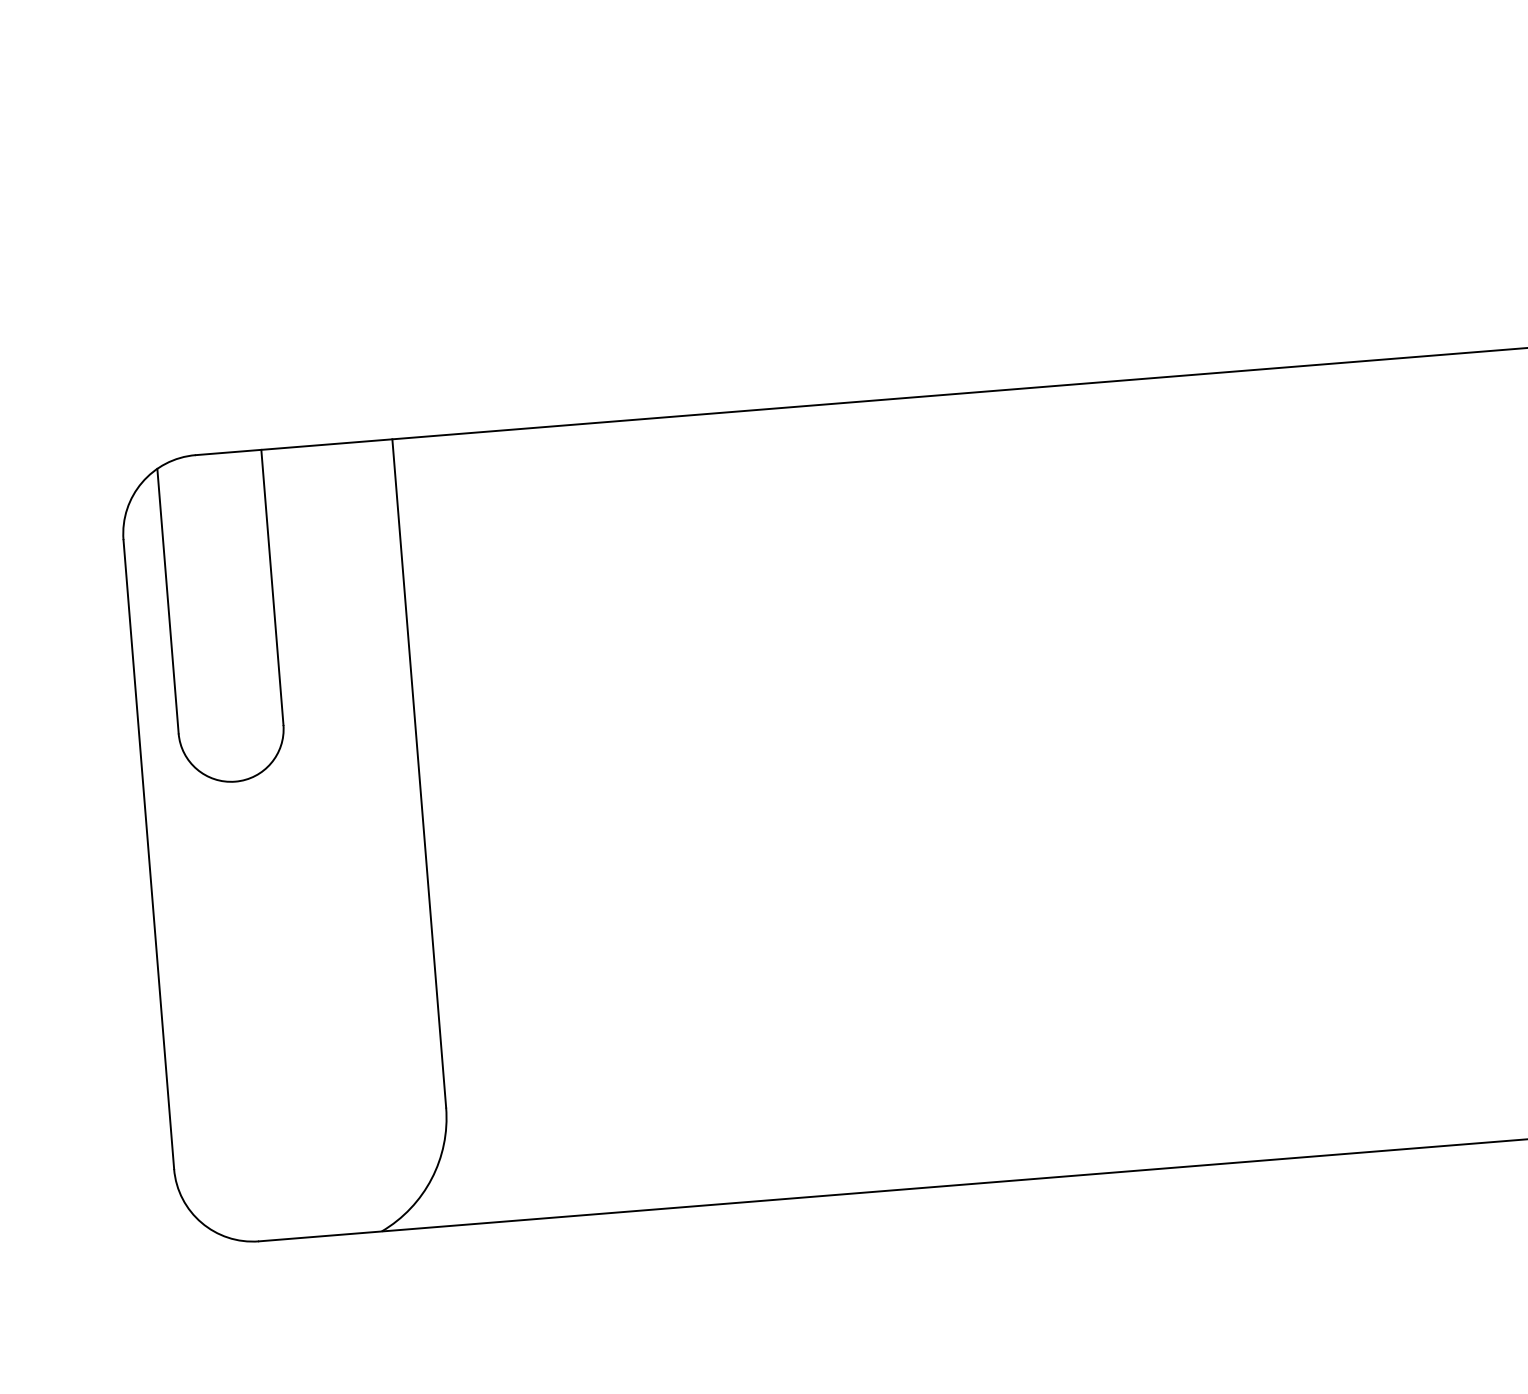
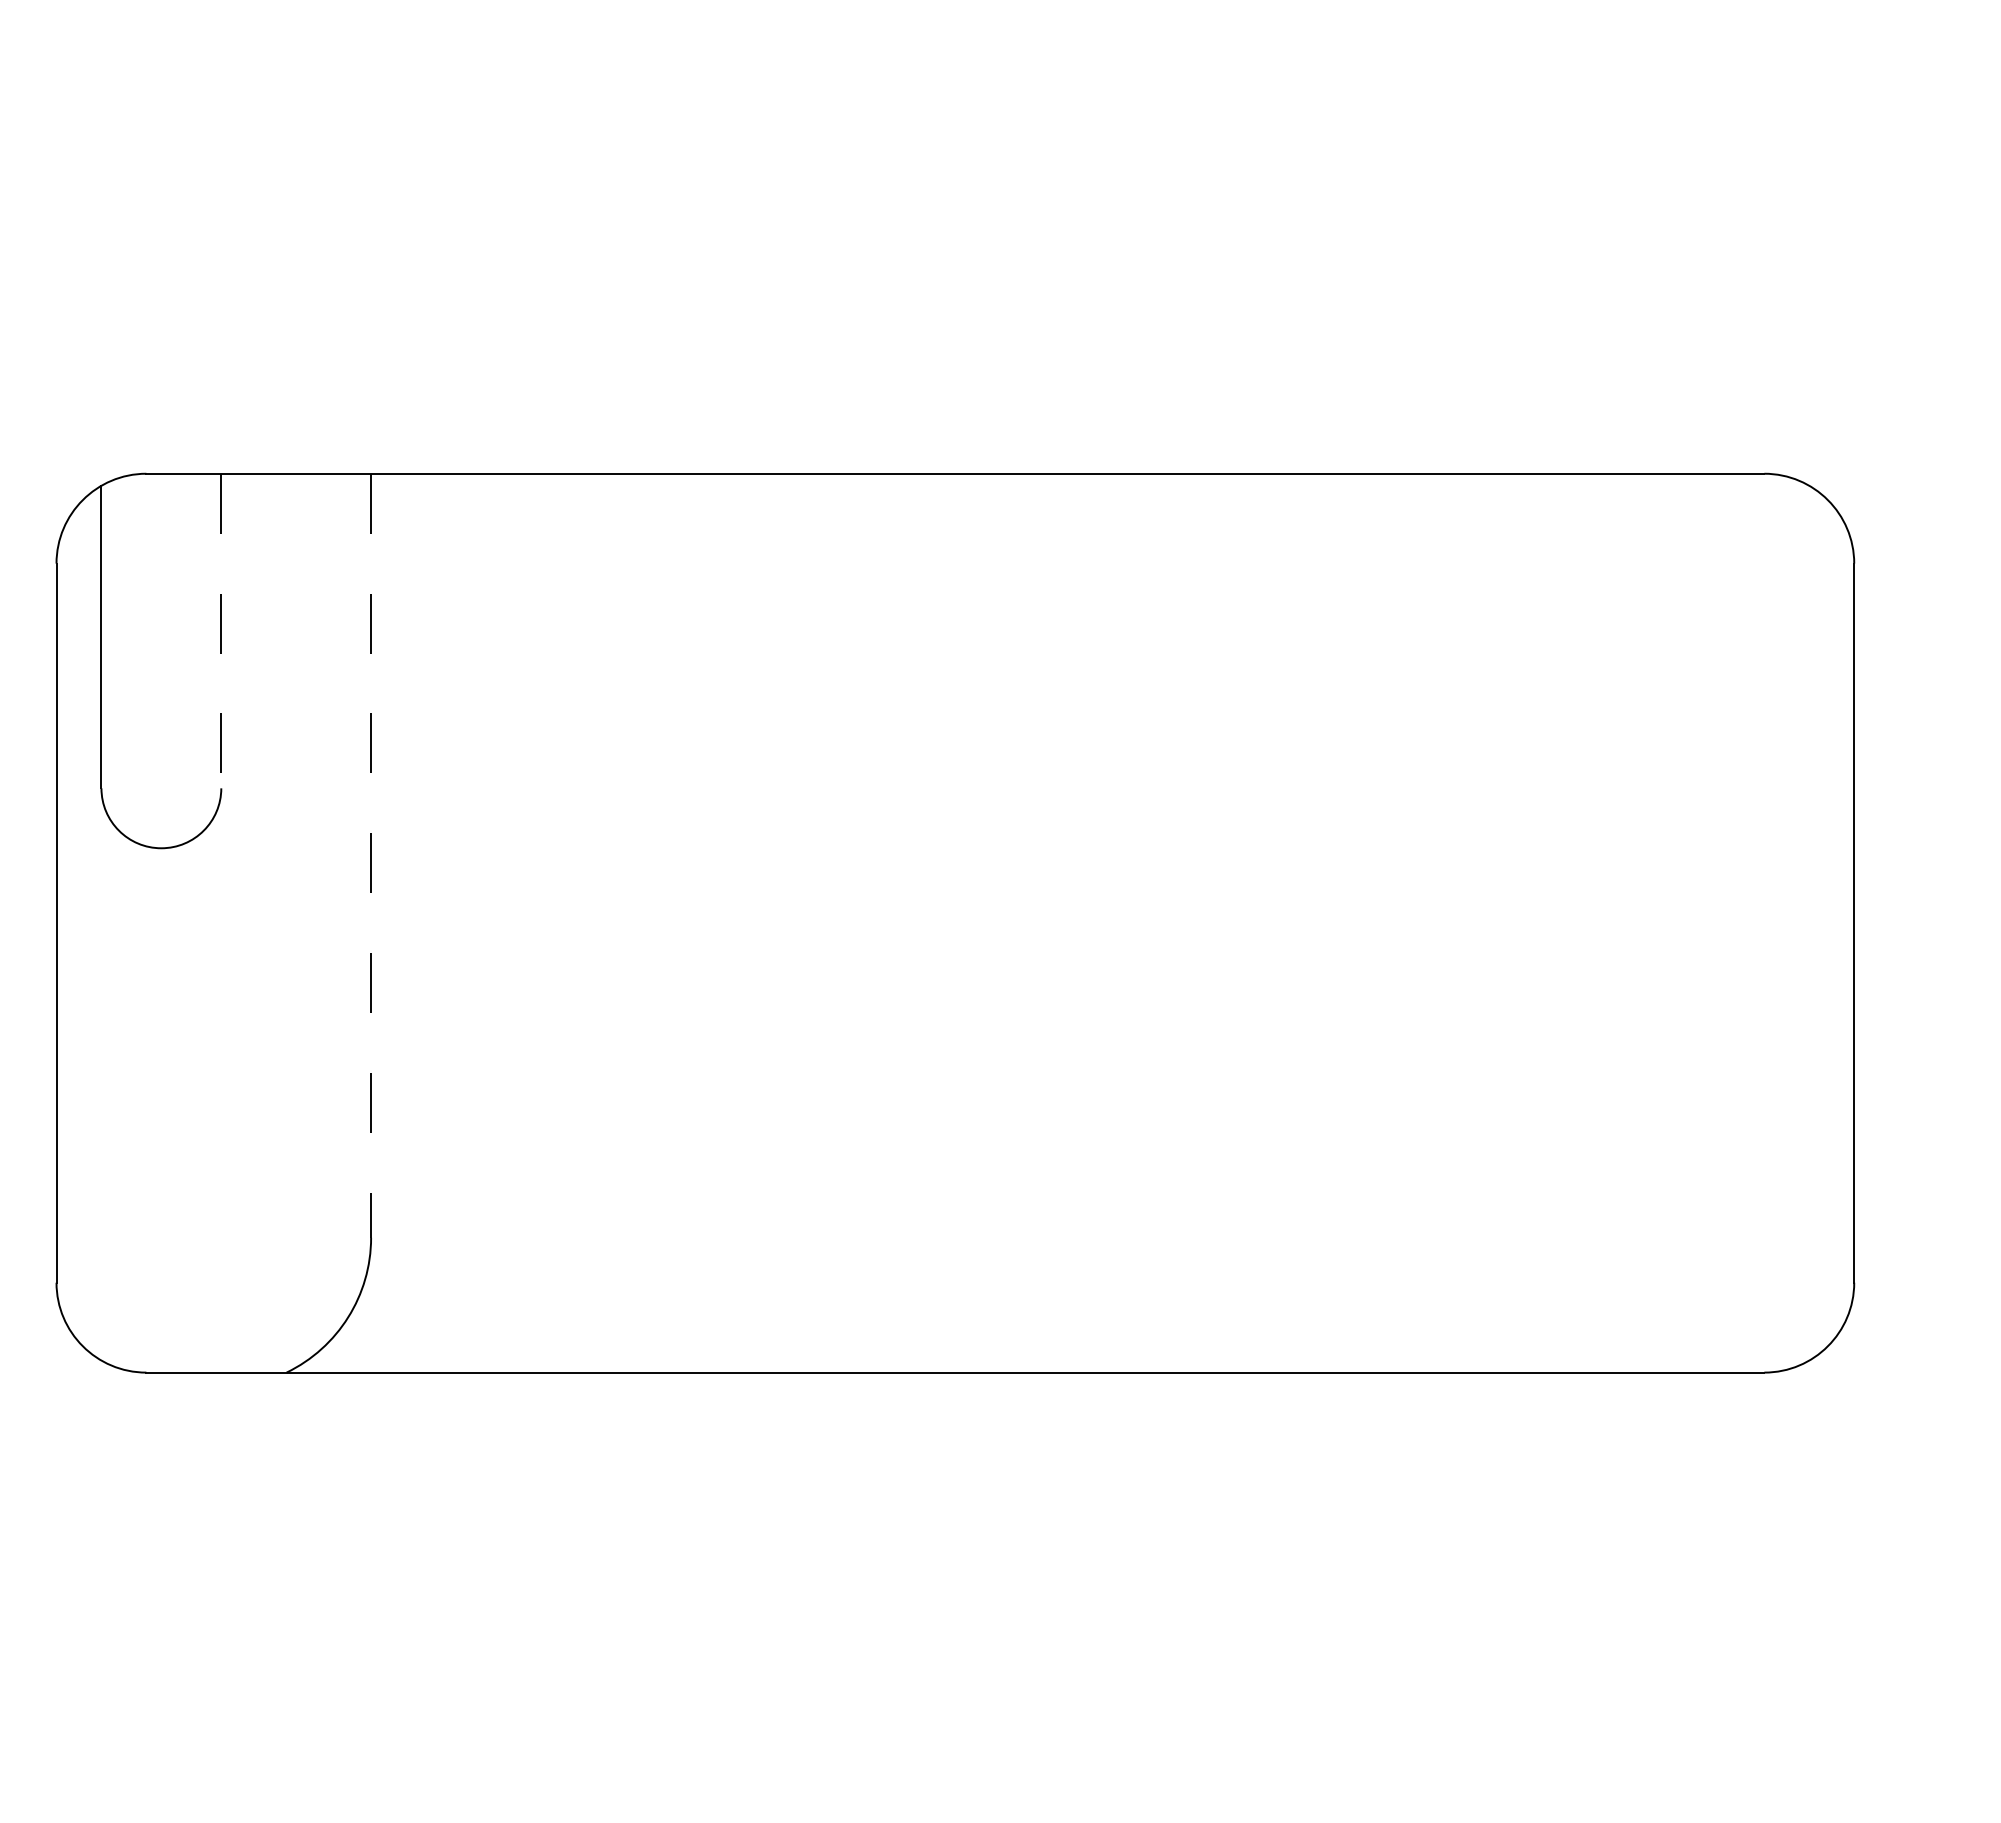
line: (272, 587) -> (221, 631), solid -> dashed
line: (419, 774) -> (371, 856), solid -> dashed

